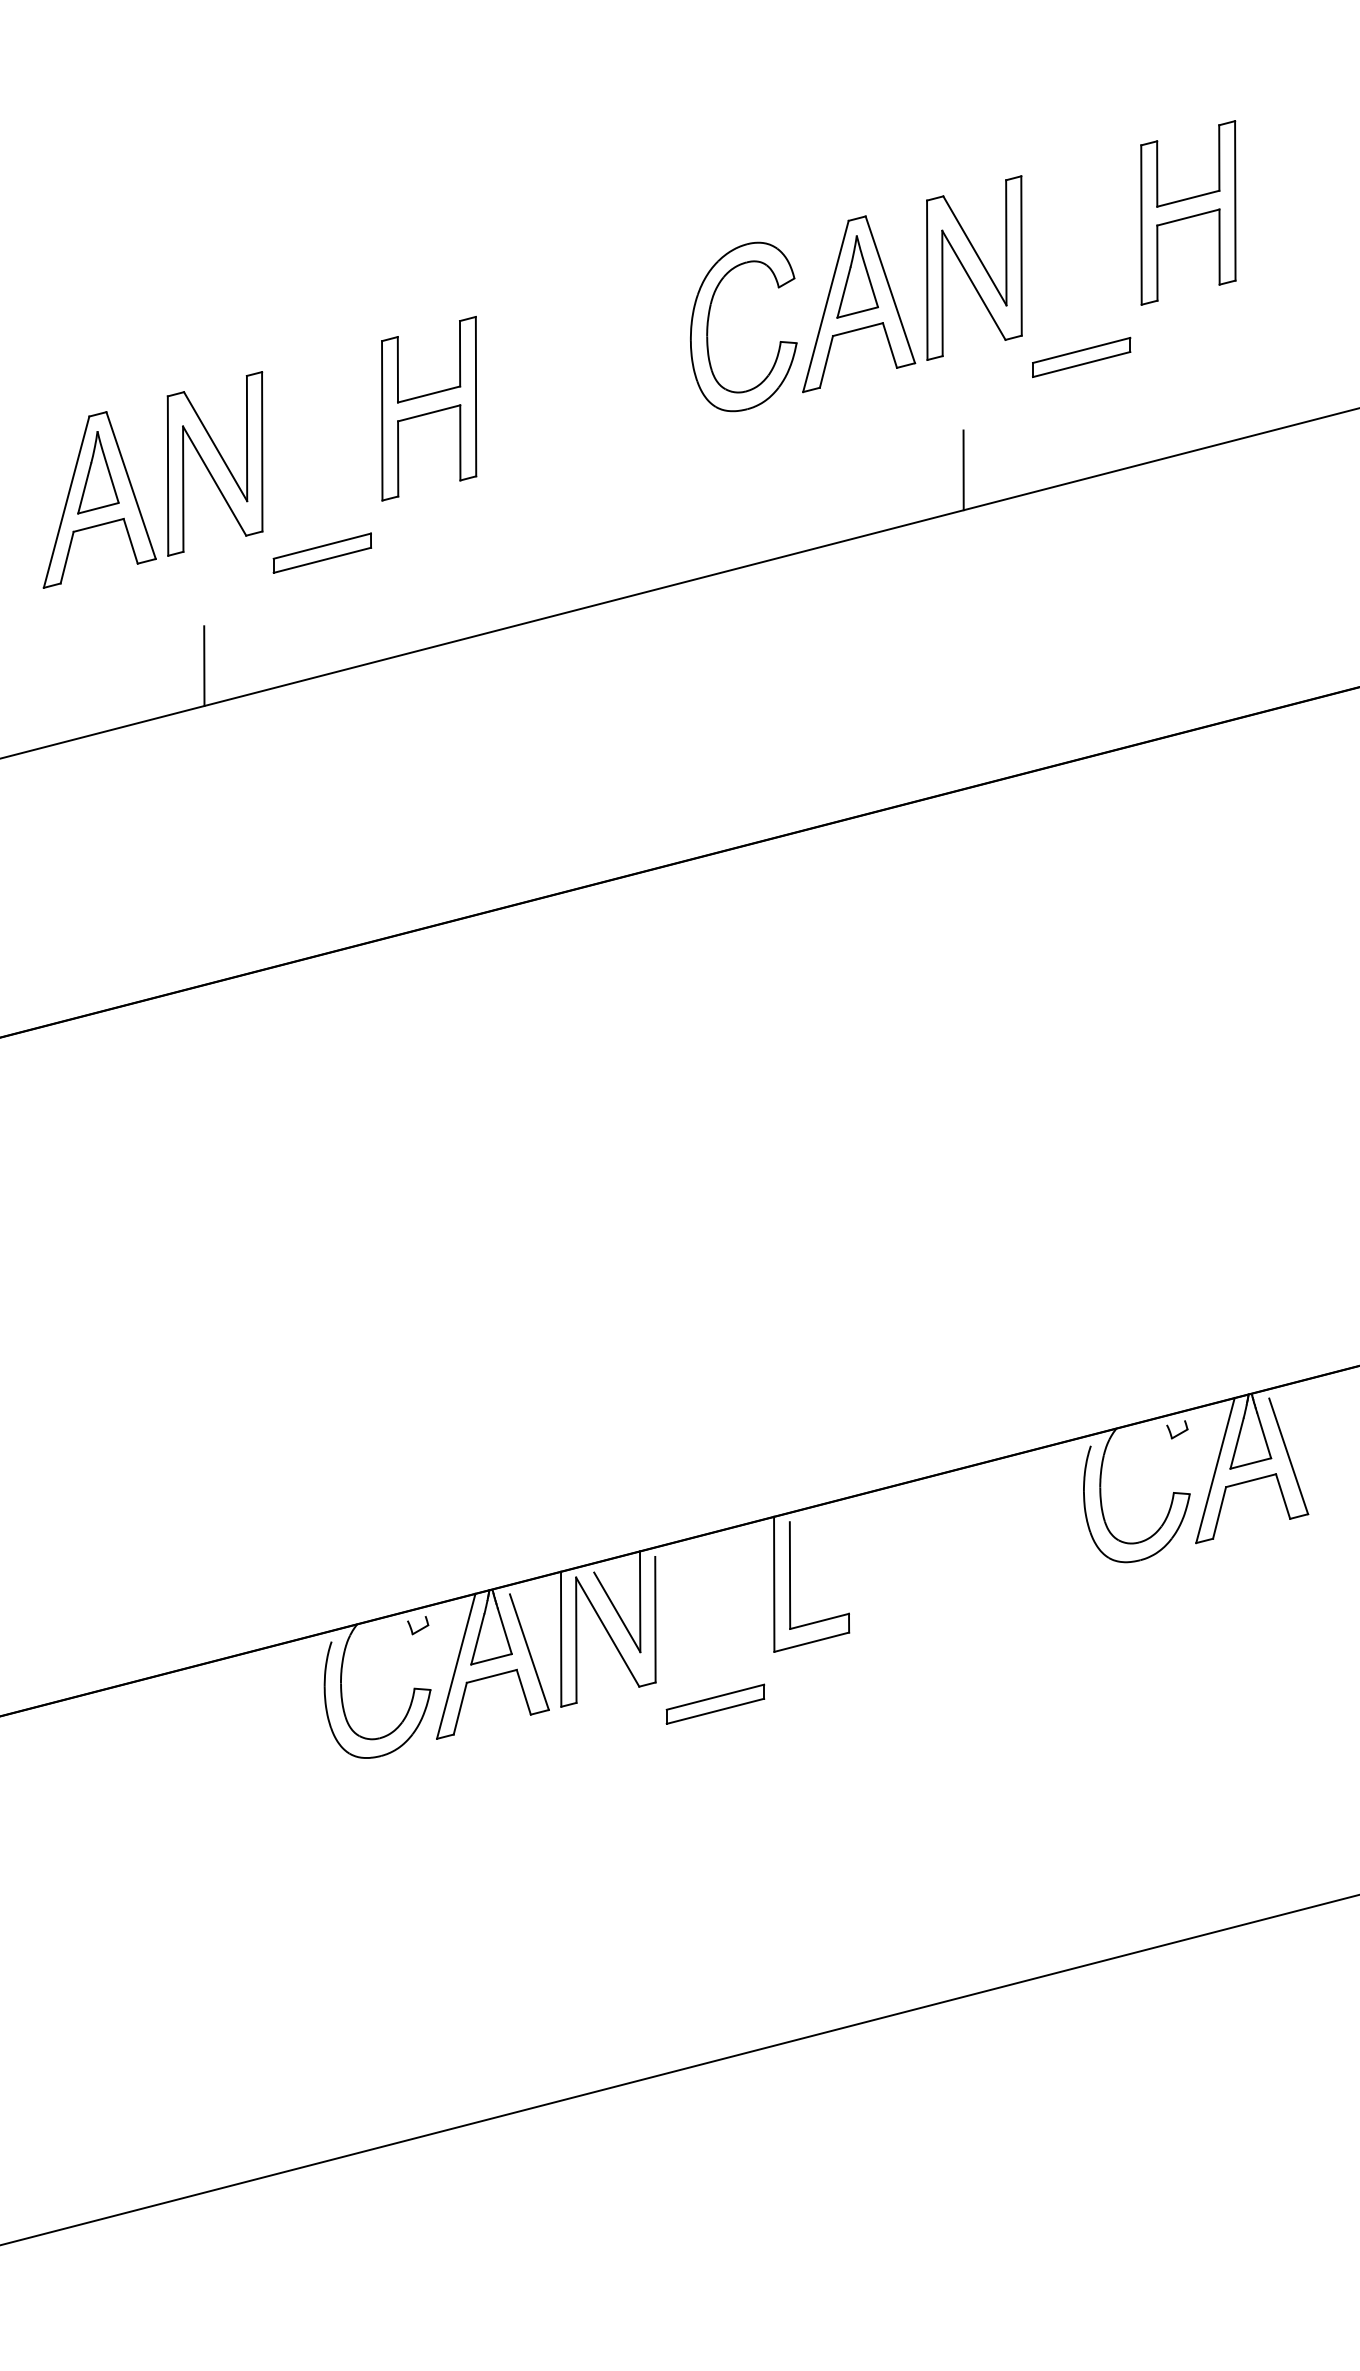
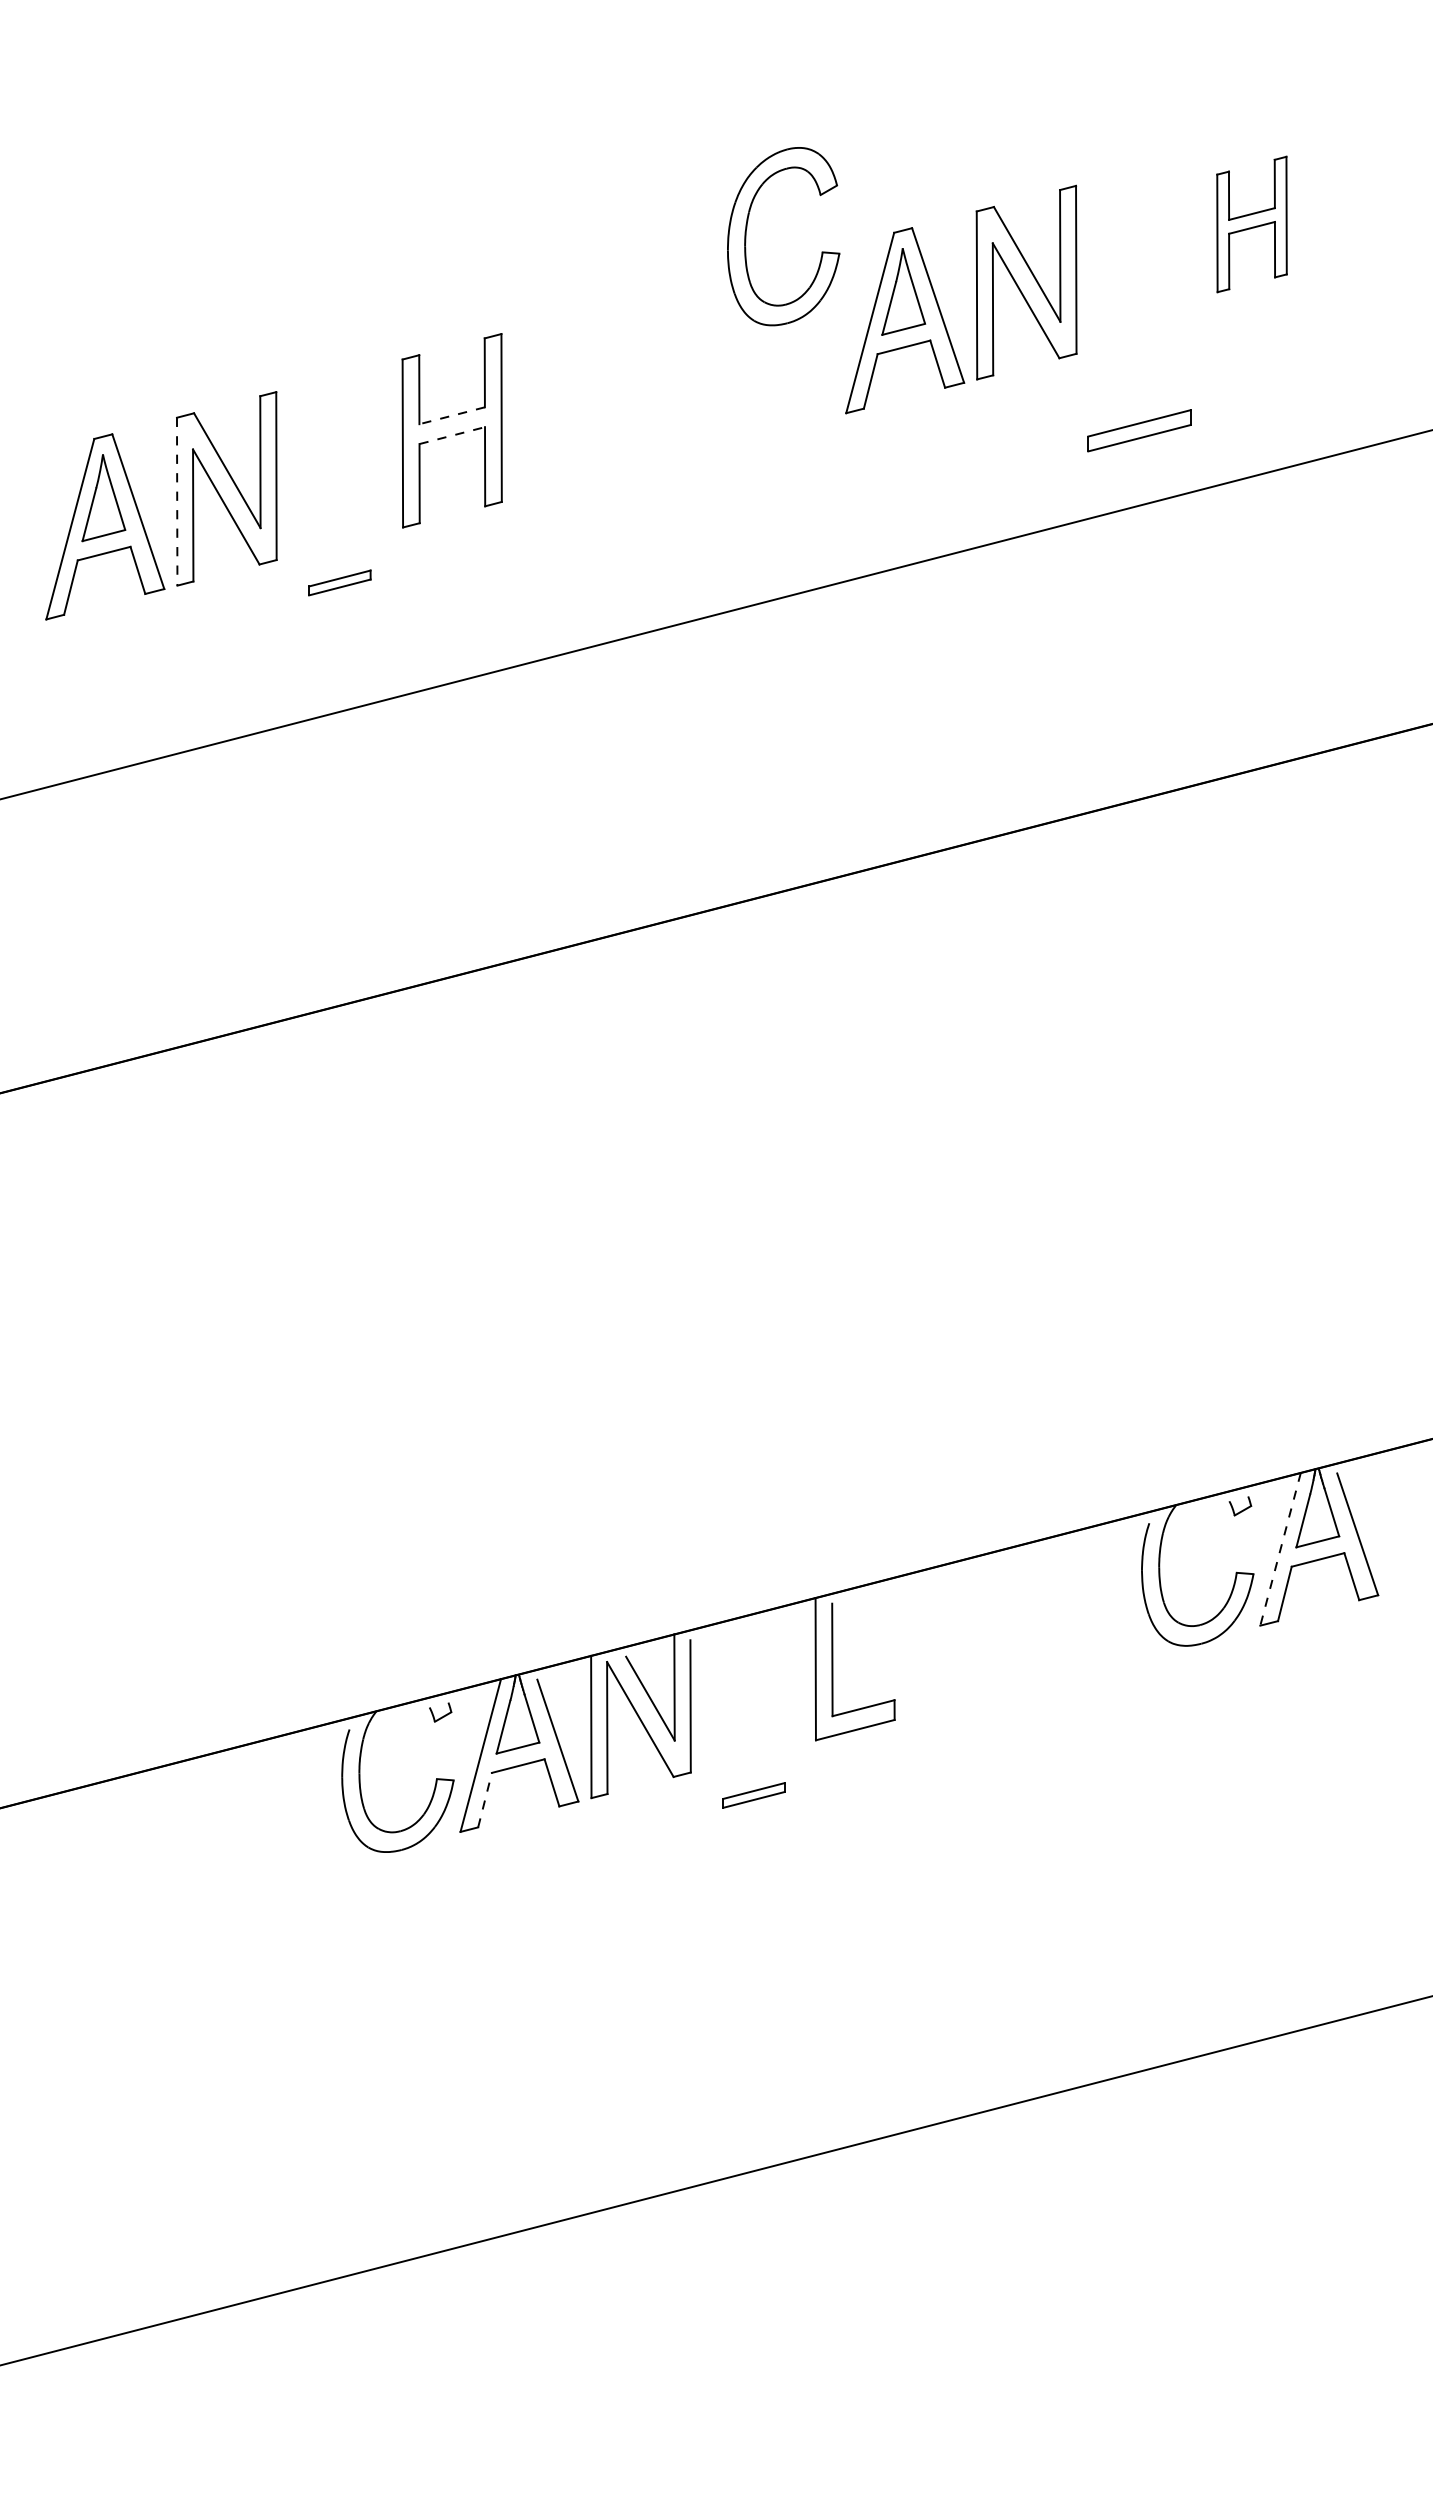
part: (1187, 212) -> (1251, 224), size x0.7
part: (709, 319) -> (747, 228), moved
part: (1081, 357) -> (1139, 430), moved
line: (429, 394) -> (452, 415), solid -> dashed
line: (429, 413) -> (452, 435), solid -> dashed
line: (963, 470) -> (1015, 495), removed
line: (168, 475) -> (177, 501), solid -> dashed
part: (322, 552) -> (339, 582), size x0.6
line: (204, 665) -> (215, 701), removed
line: (1215, 1470) -> (1280, 1549), solid -> dashed
part: (715, 1704) -> (753, 1795), size x0.6
line: (460, 1708) -> (485, 1799), solid -> dashed

